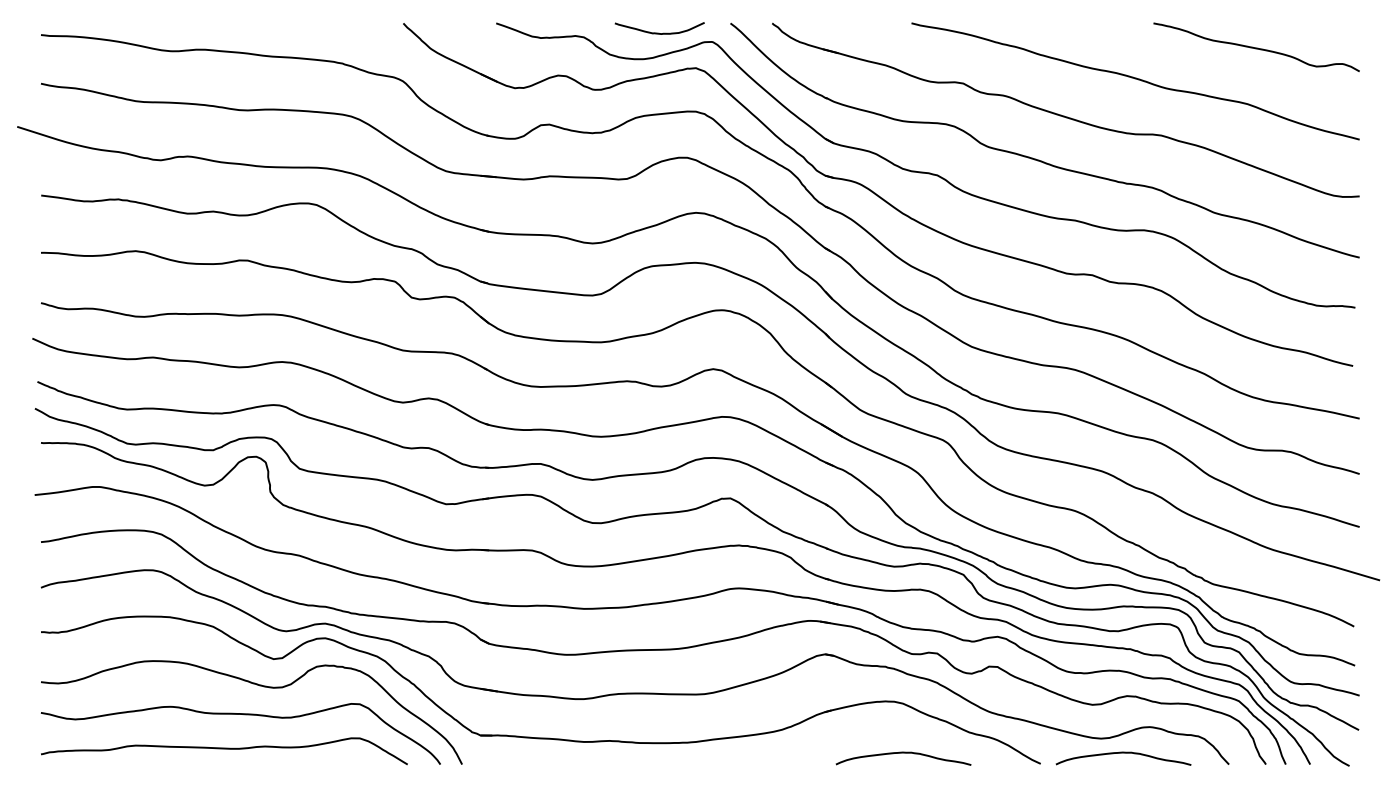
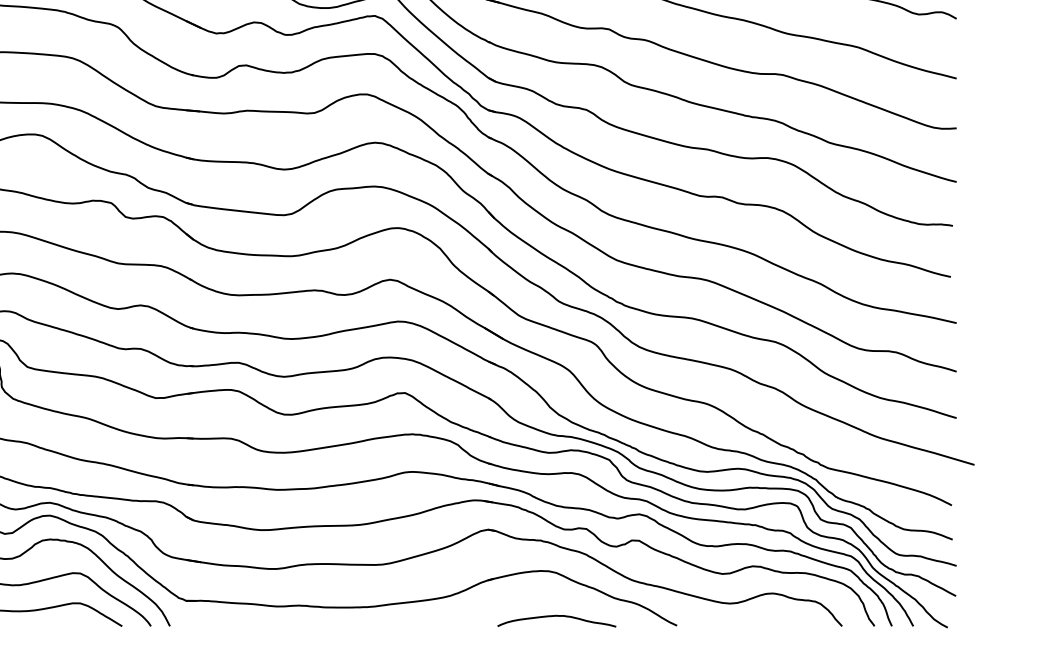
curve: (1123, 753) -> (749, 616), removed

